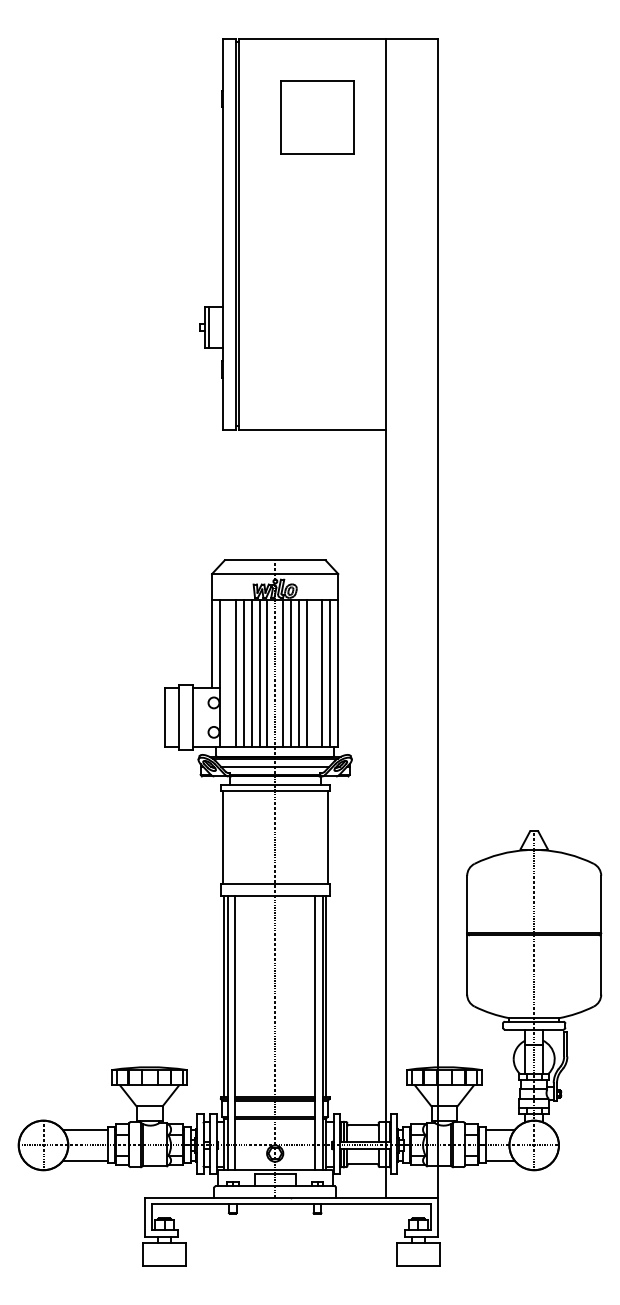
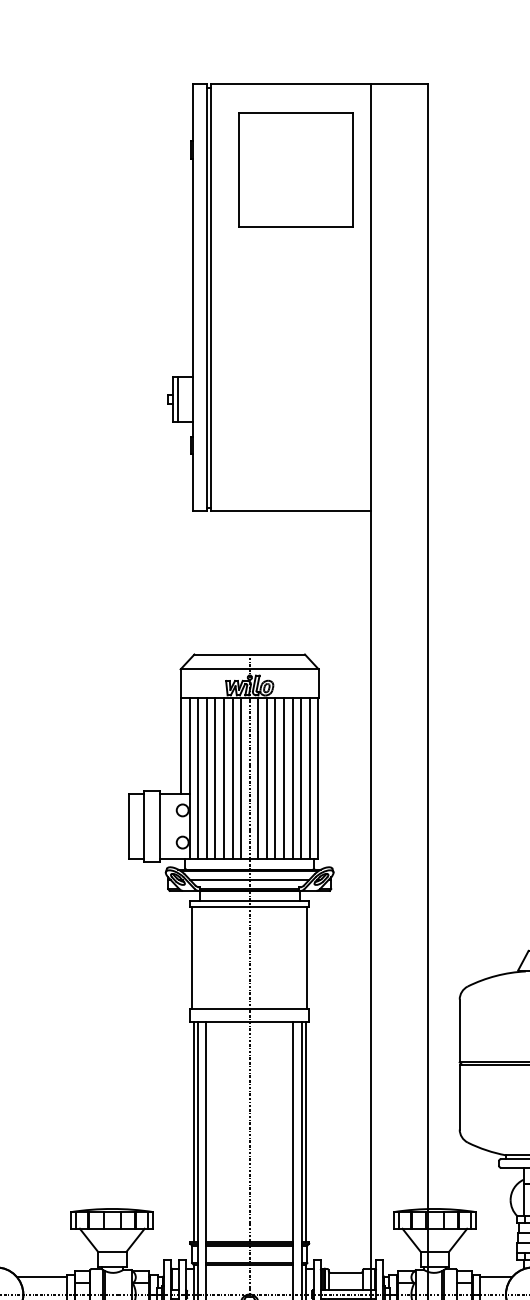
part: (317, 116) -> (295, 168), size x1.43
line: (228, 673) -> (198, 778), added
line: (314, 673) -> (292, 778), added

